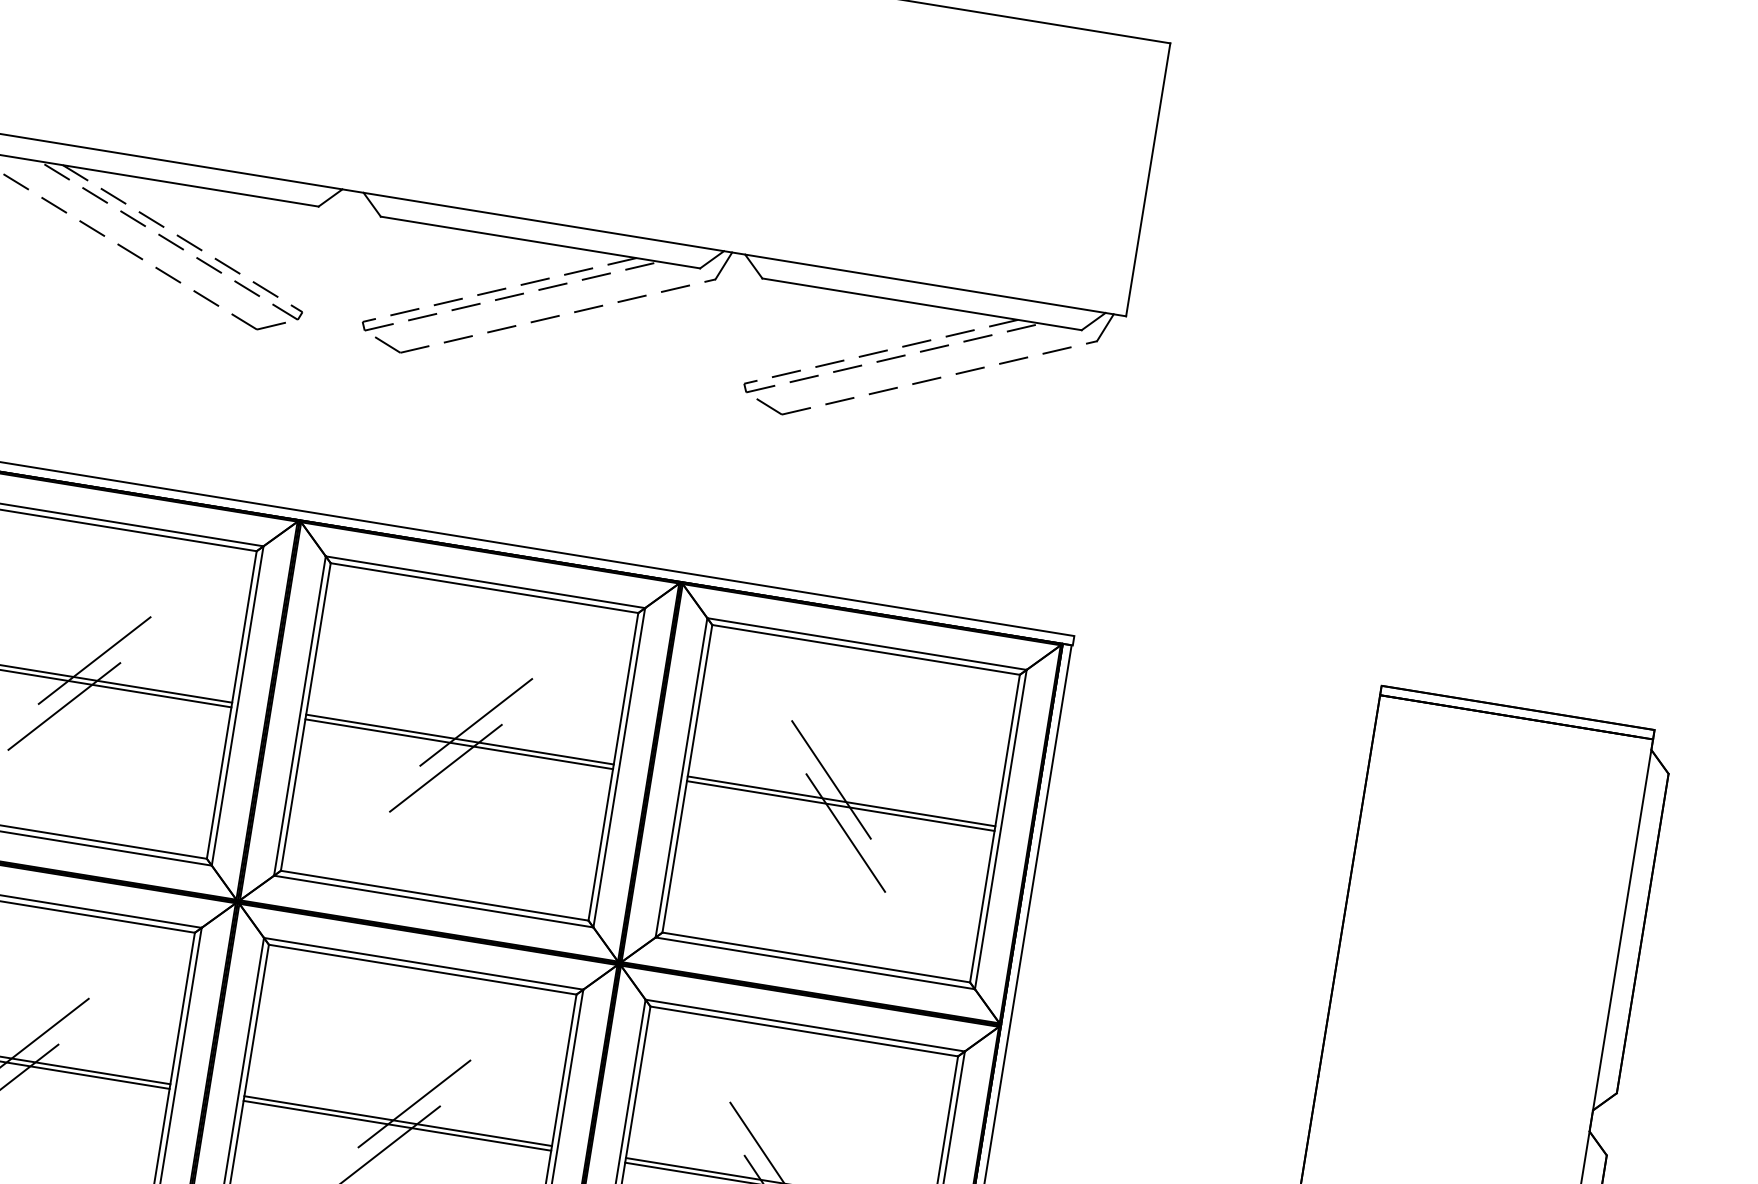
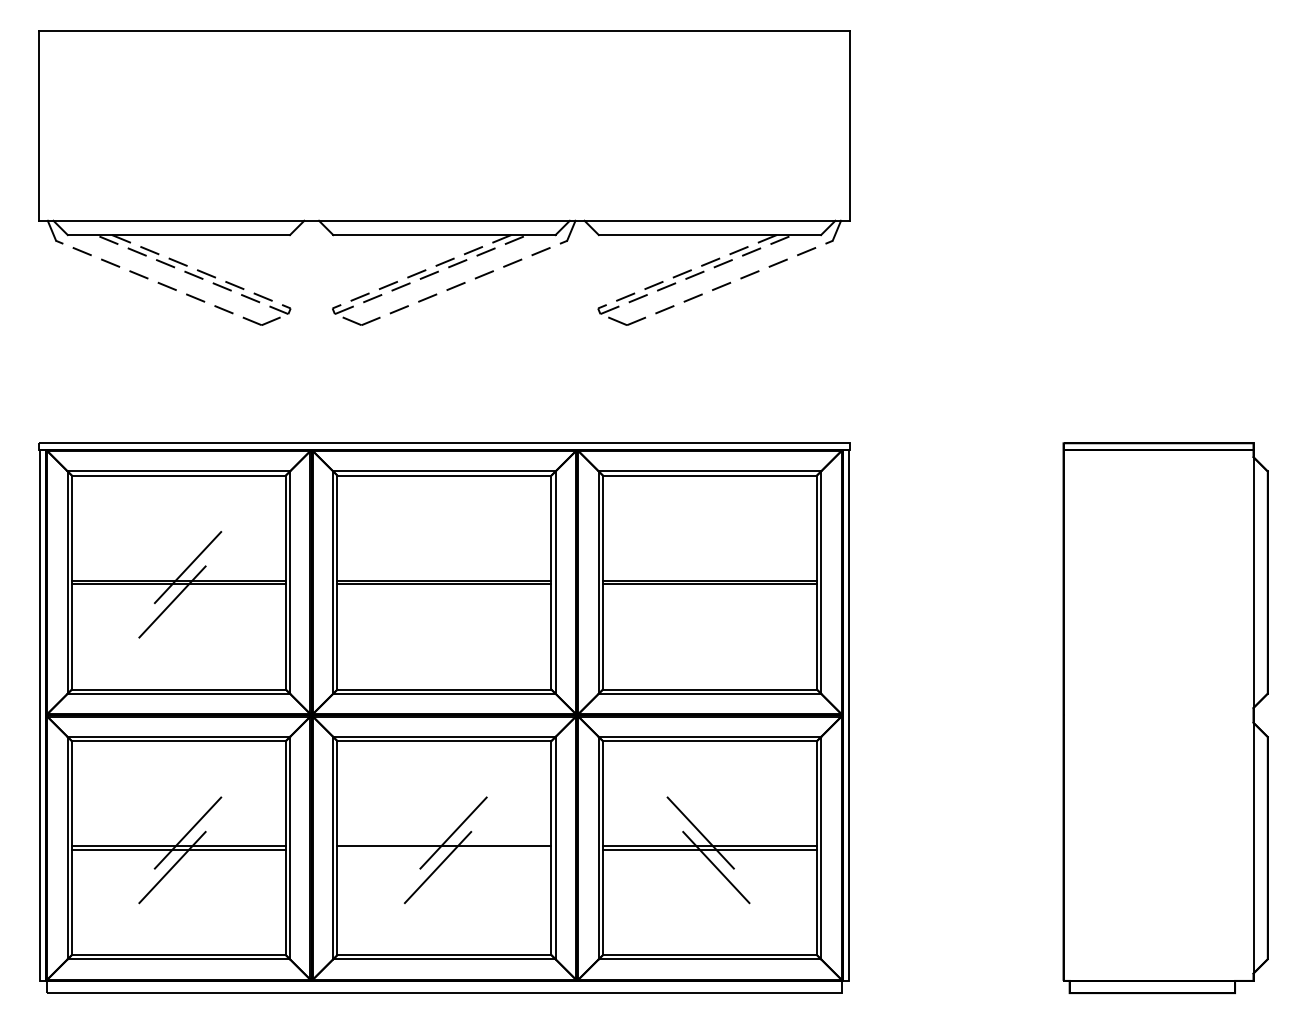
line: (476, 722) -> (453, 567), removed
line: (445, 767) -> (437, 601), removed
line: (831, 779) -> (700, 567), removed
line: (846, 832) -> (716, 601), removed
line: (397, 1125) -> (444, 849), removed

